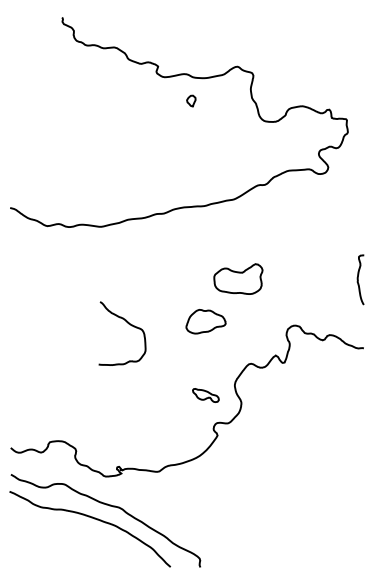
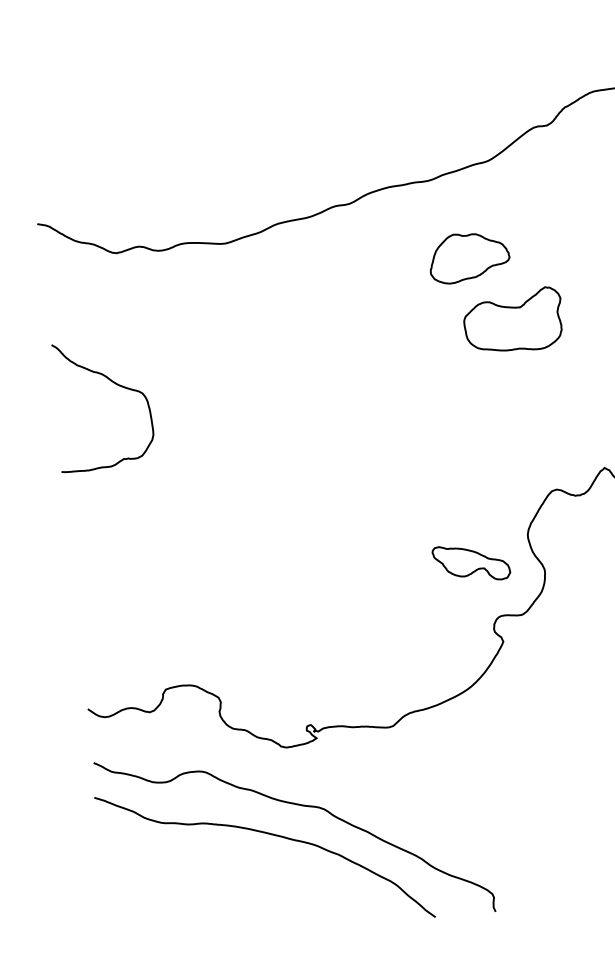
part: (205, 321) -> (468, 257), moved
curve: (128, 324) -> (113, 384), moved
part: (205, 395) -> (470, 563), size x1.43

